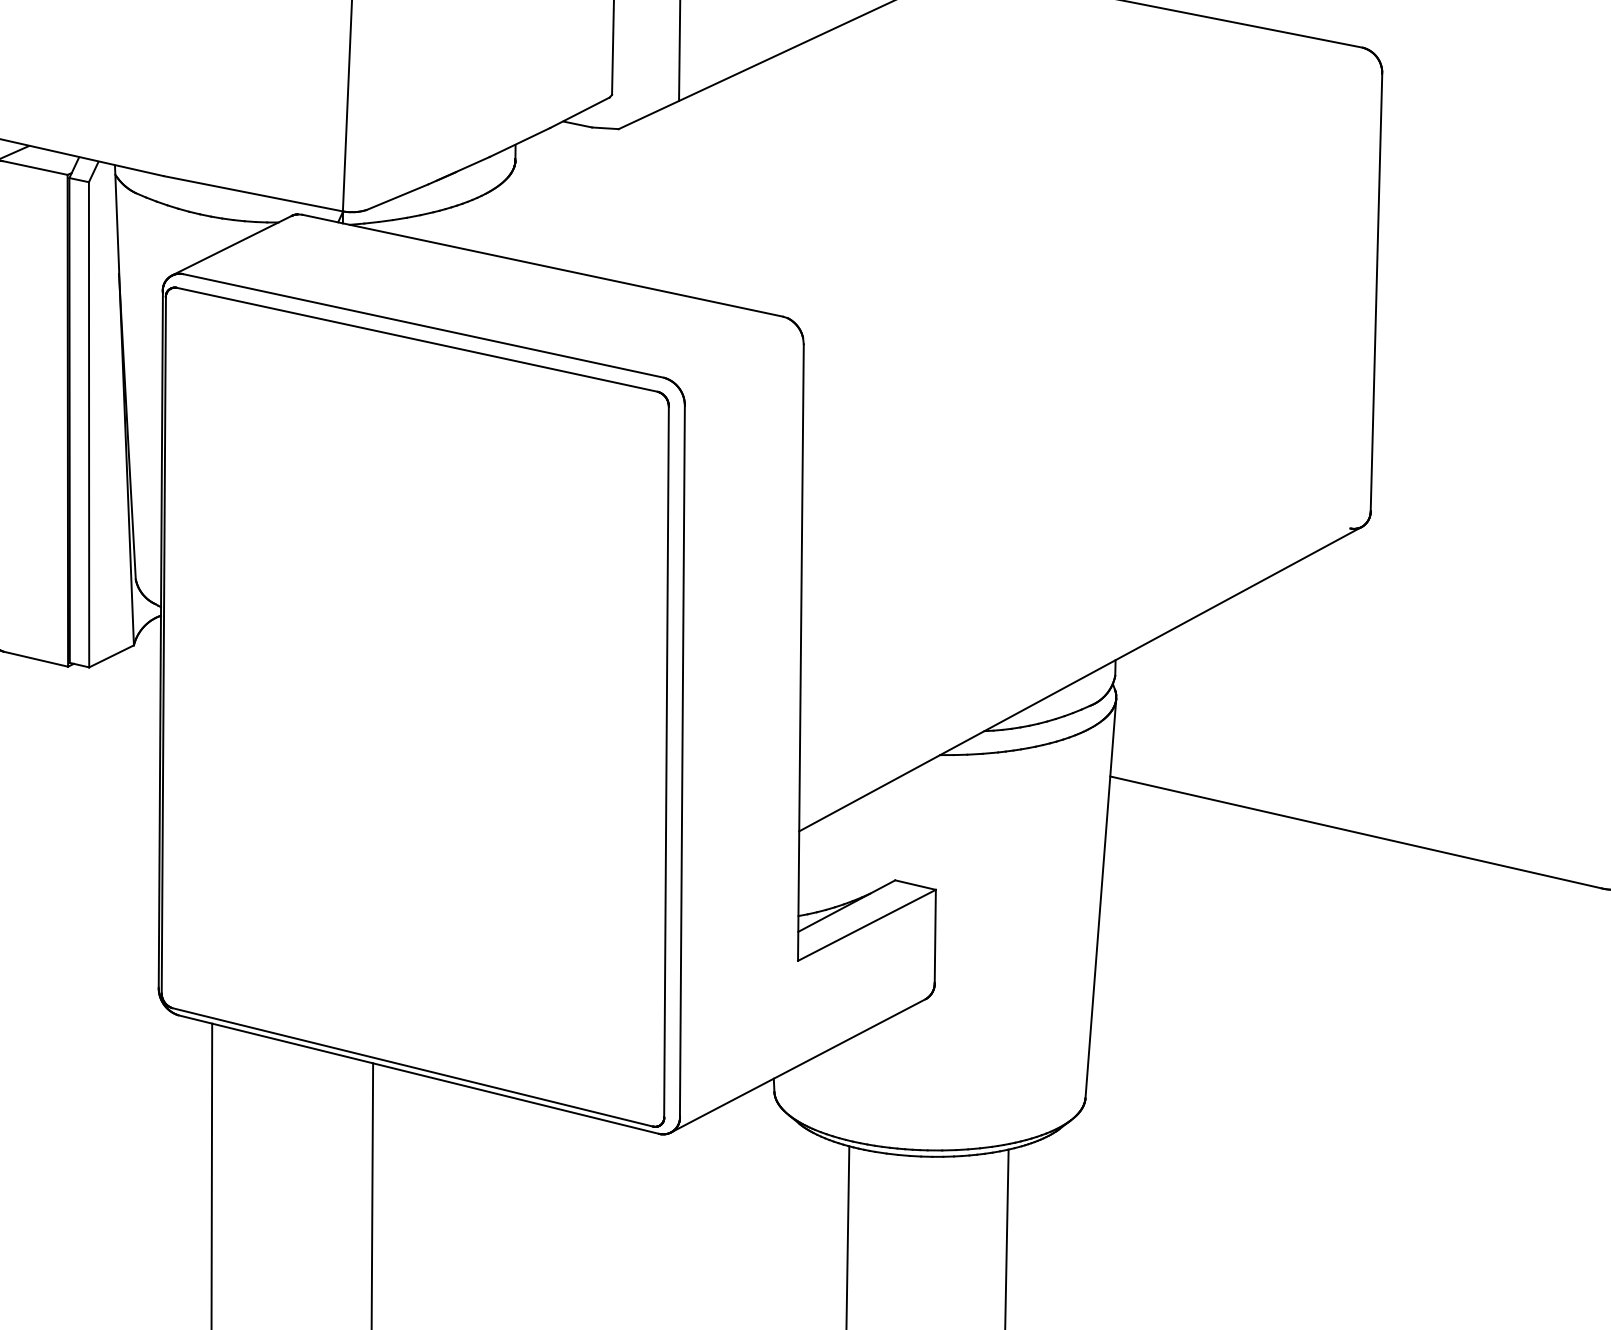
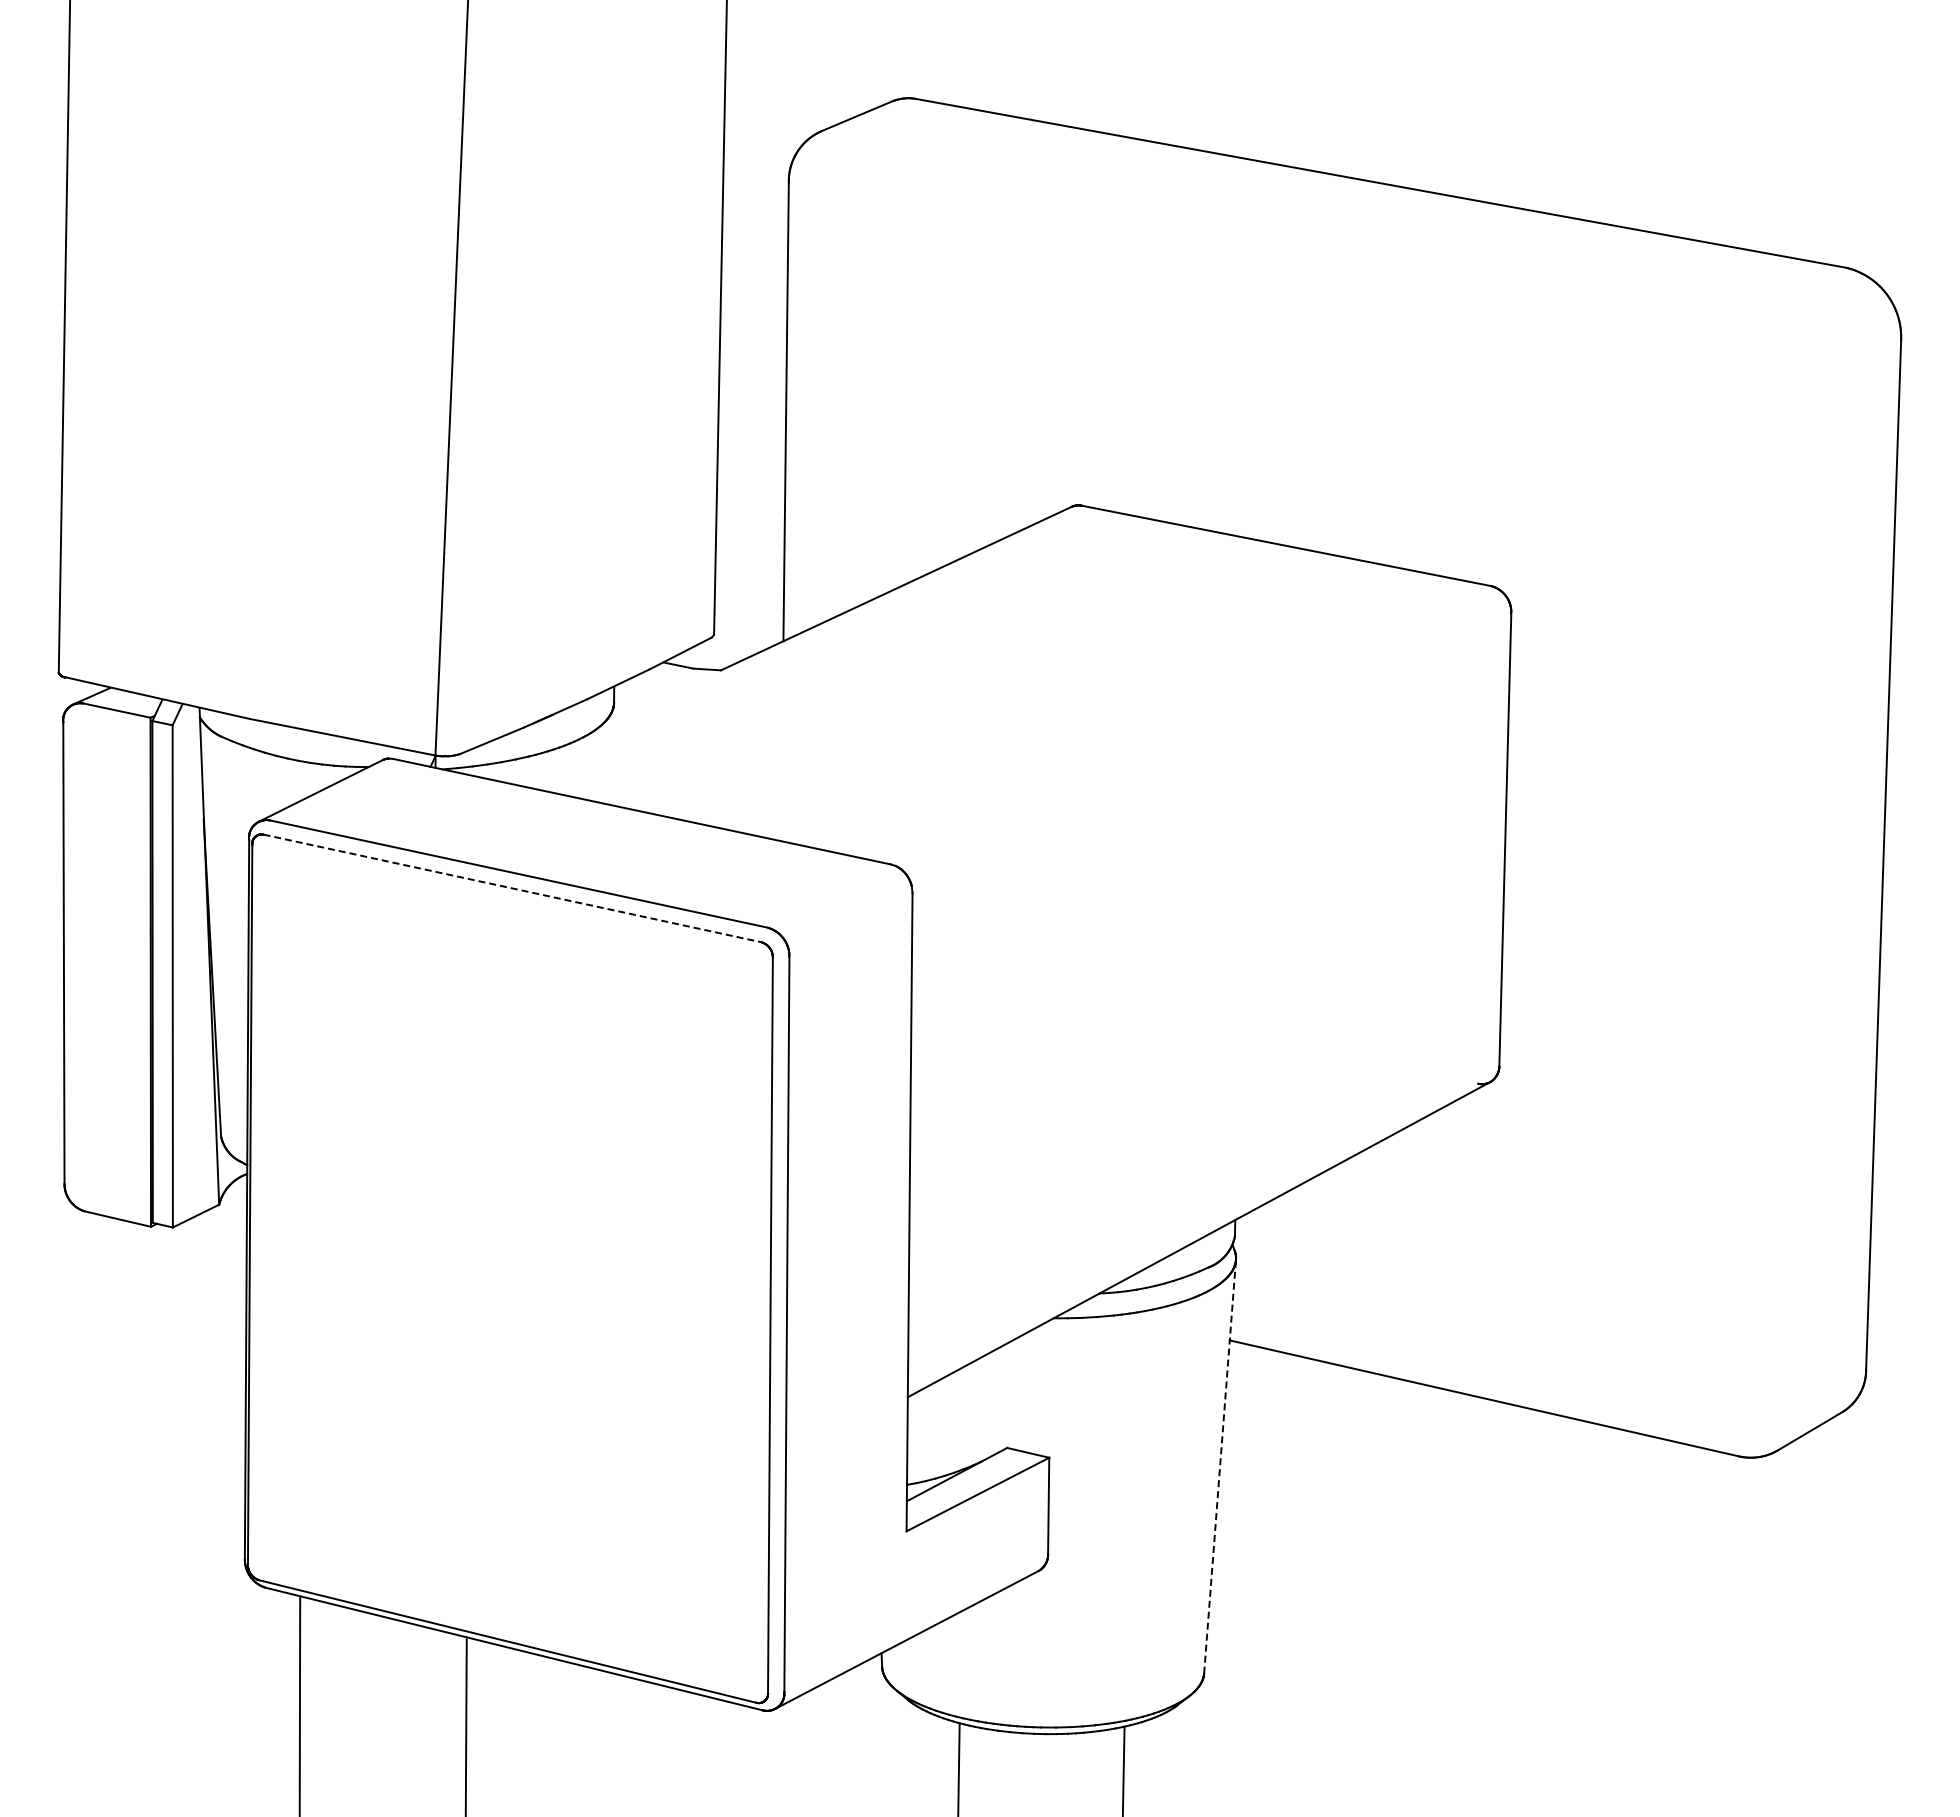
line: (417, 339) -> (512, 888), solid -> dashed
line: (1101, 899) -> (1220, 1467), solid -> dashed

